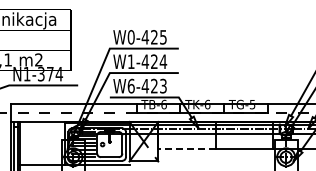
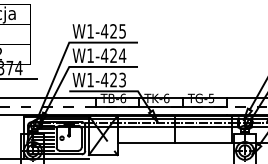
text: (130, 37) -> (89, 31), W0-425 -> W1-425
text: (130, 85) -> (89, 79), W6-423 -> W1-423
line: (187, 149) -> (146, 143), dashed -> solid

